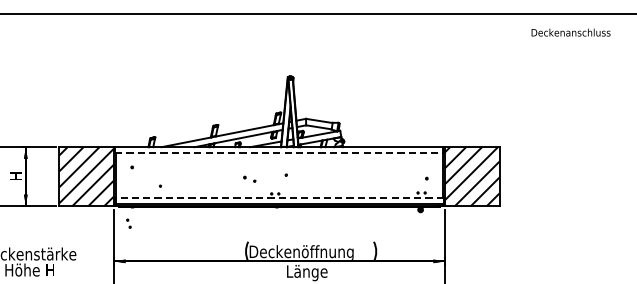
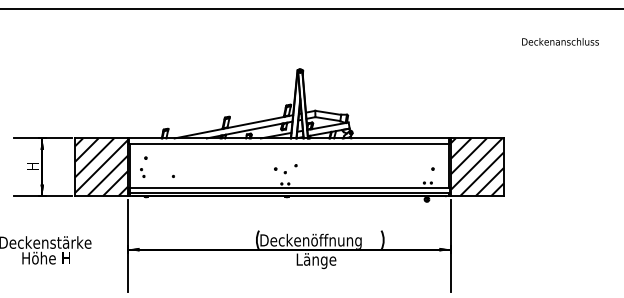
text: (571, 32) -> (560, 41), moved
line: (279, 153) -> (289, 144), dashed -> solid
part: (249, 179) -> (280, 170), moved
line: (279, 197) -> (289, 187), dashed -> solid
part: (128, 223) -> (142, 172), moved

